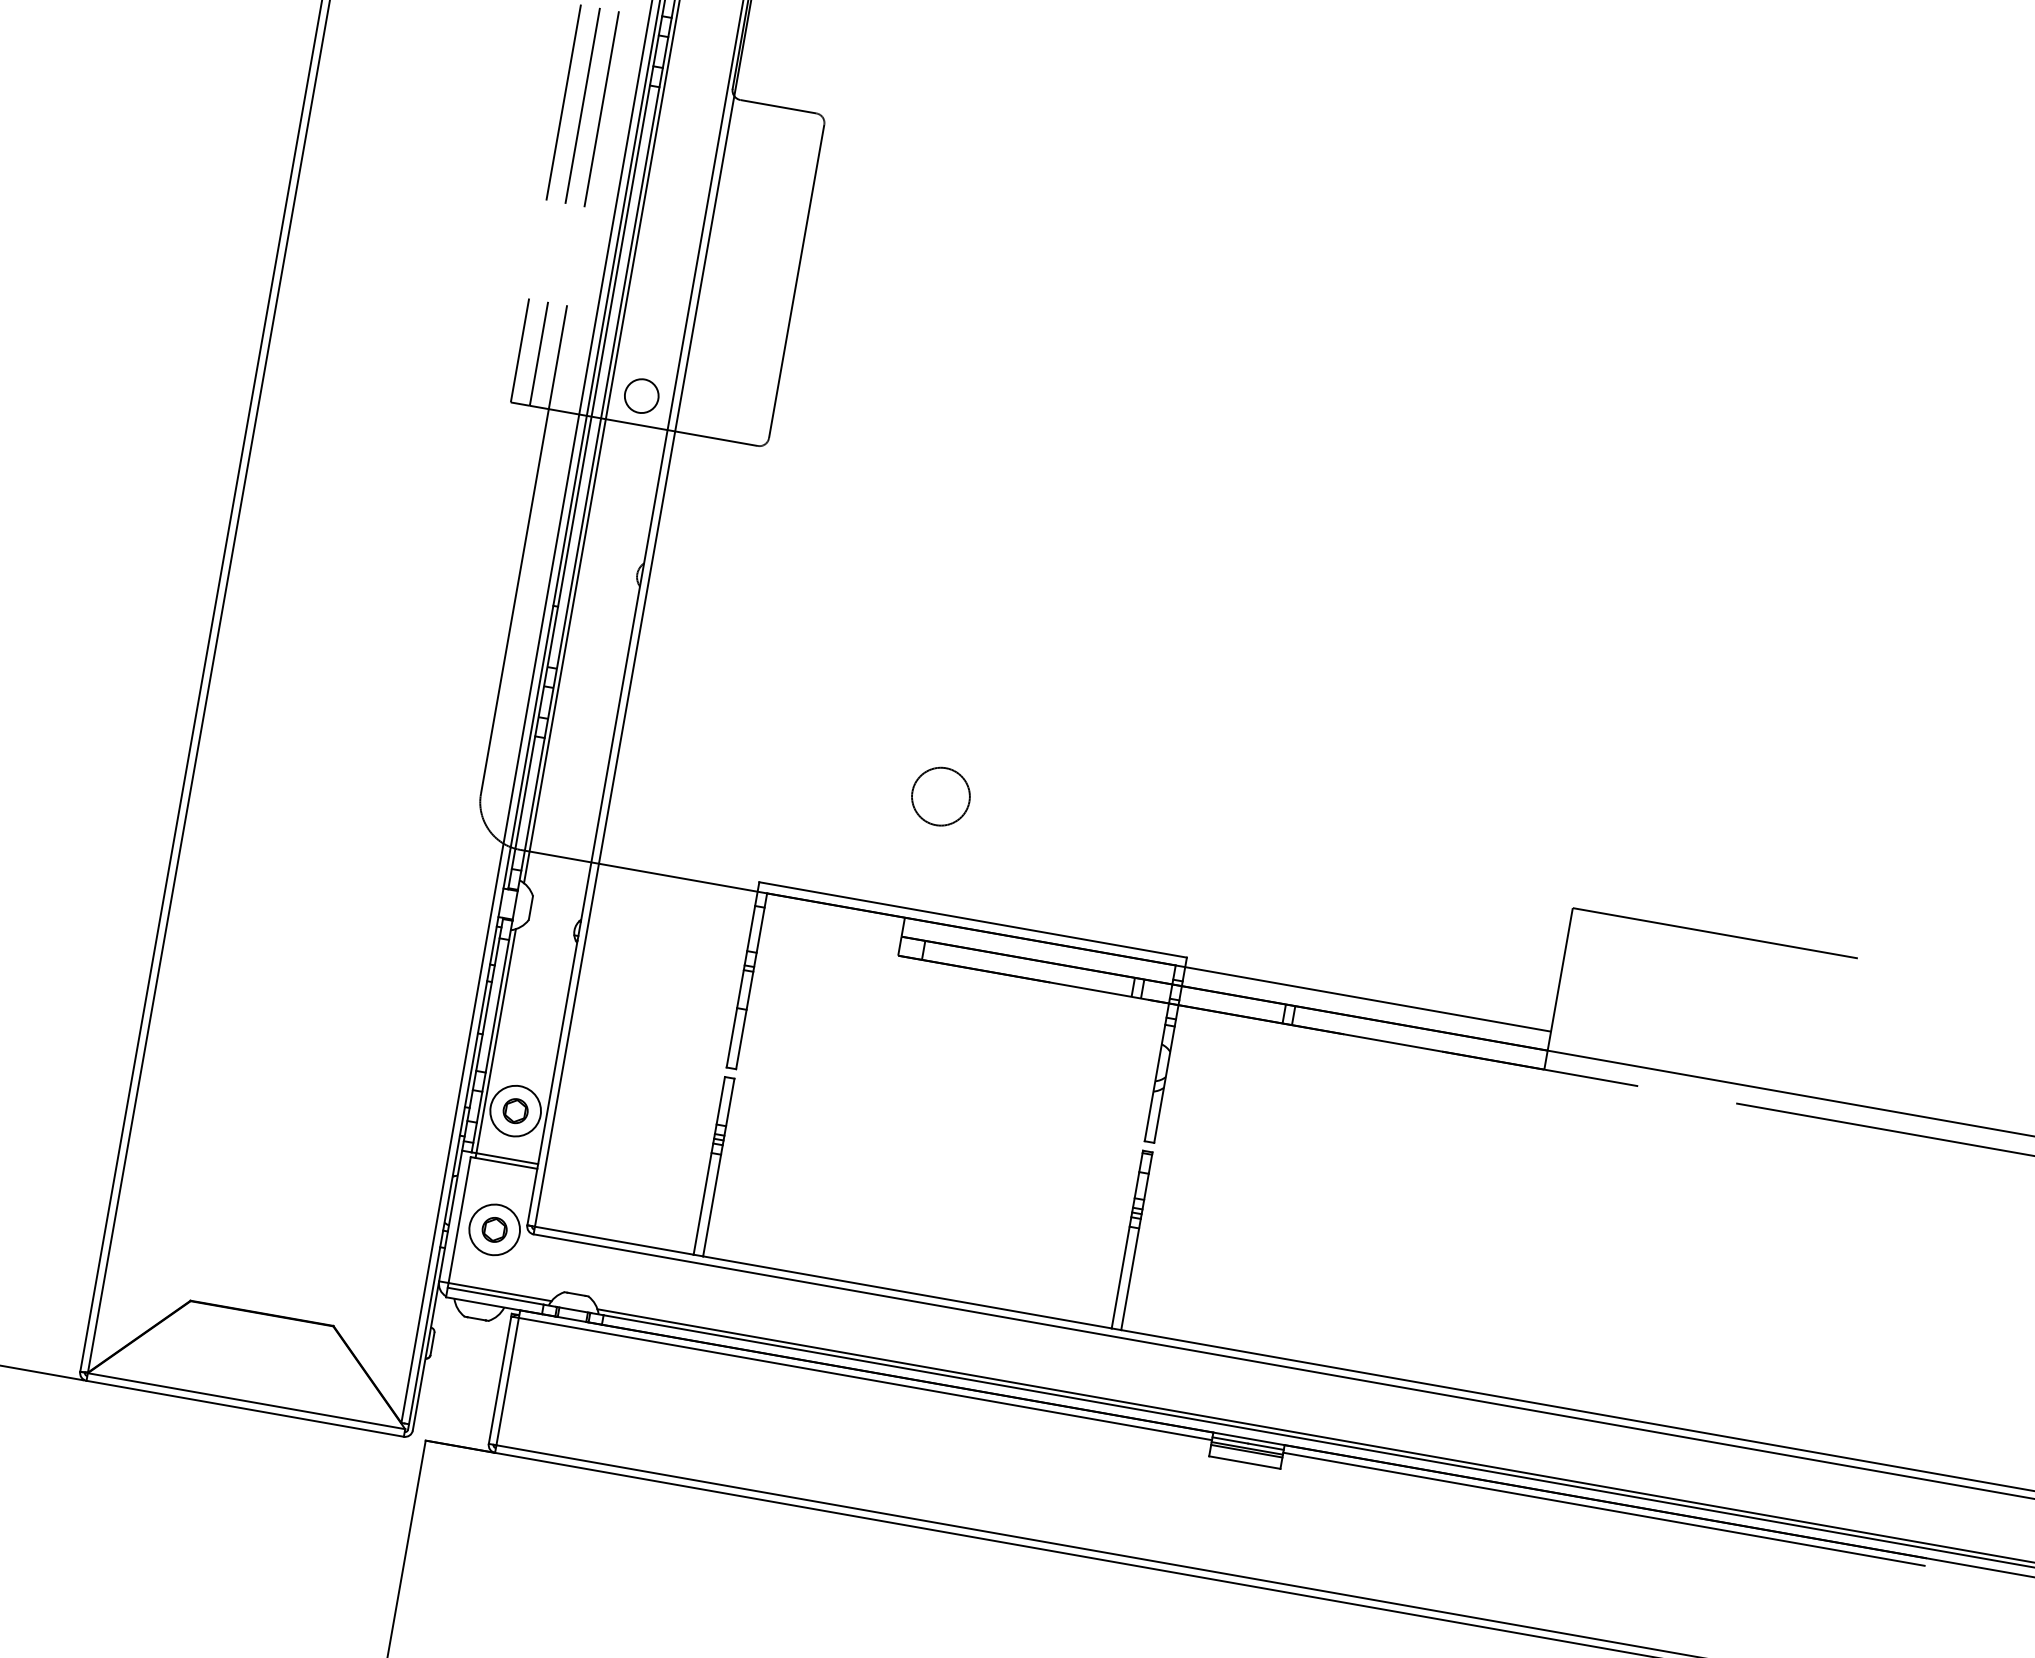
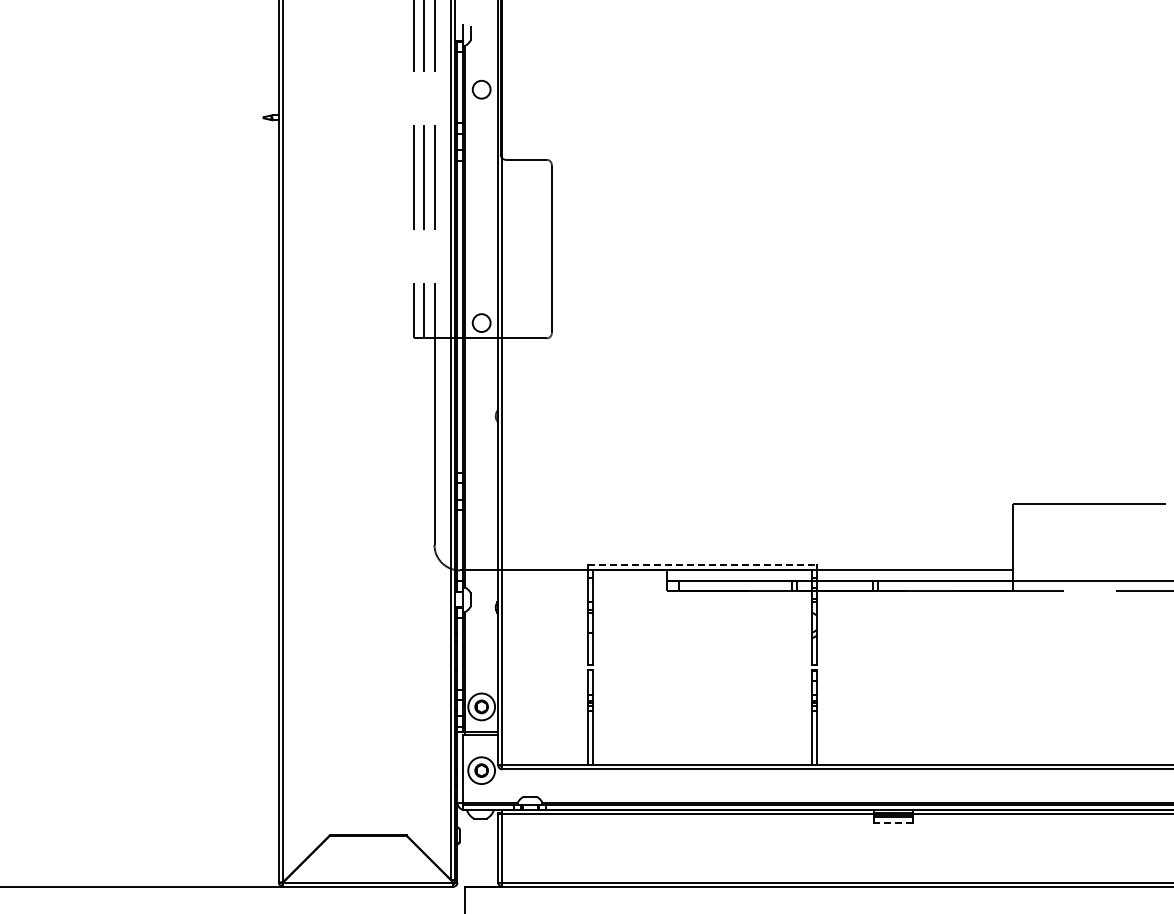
circle: (941, 797) -> (674, 504), removed
line: (973, 920) -> (702, 565), solid -> dashed
line: (1244, 1461) -> (893, 822), solid -> dashed

